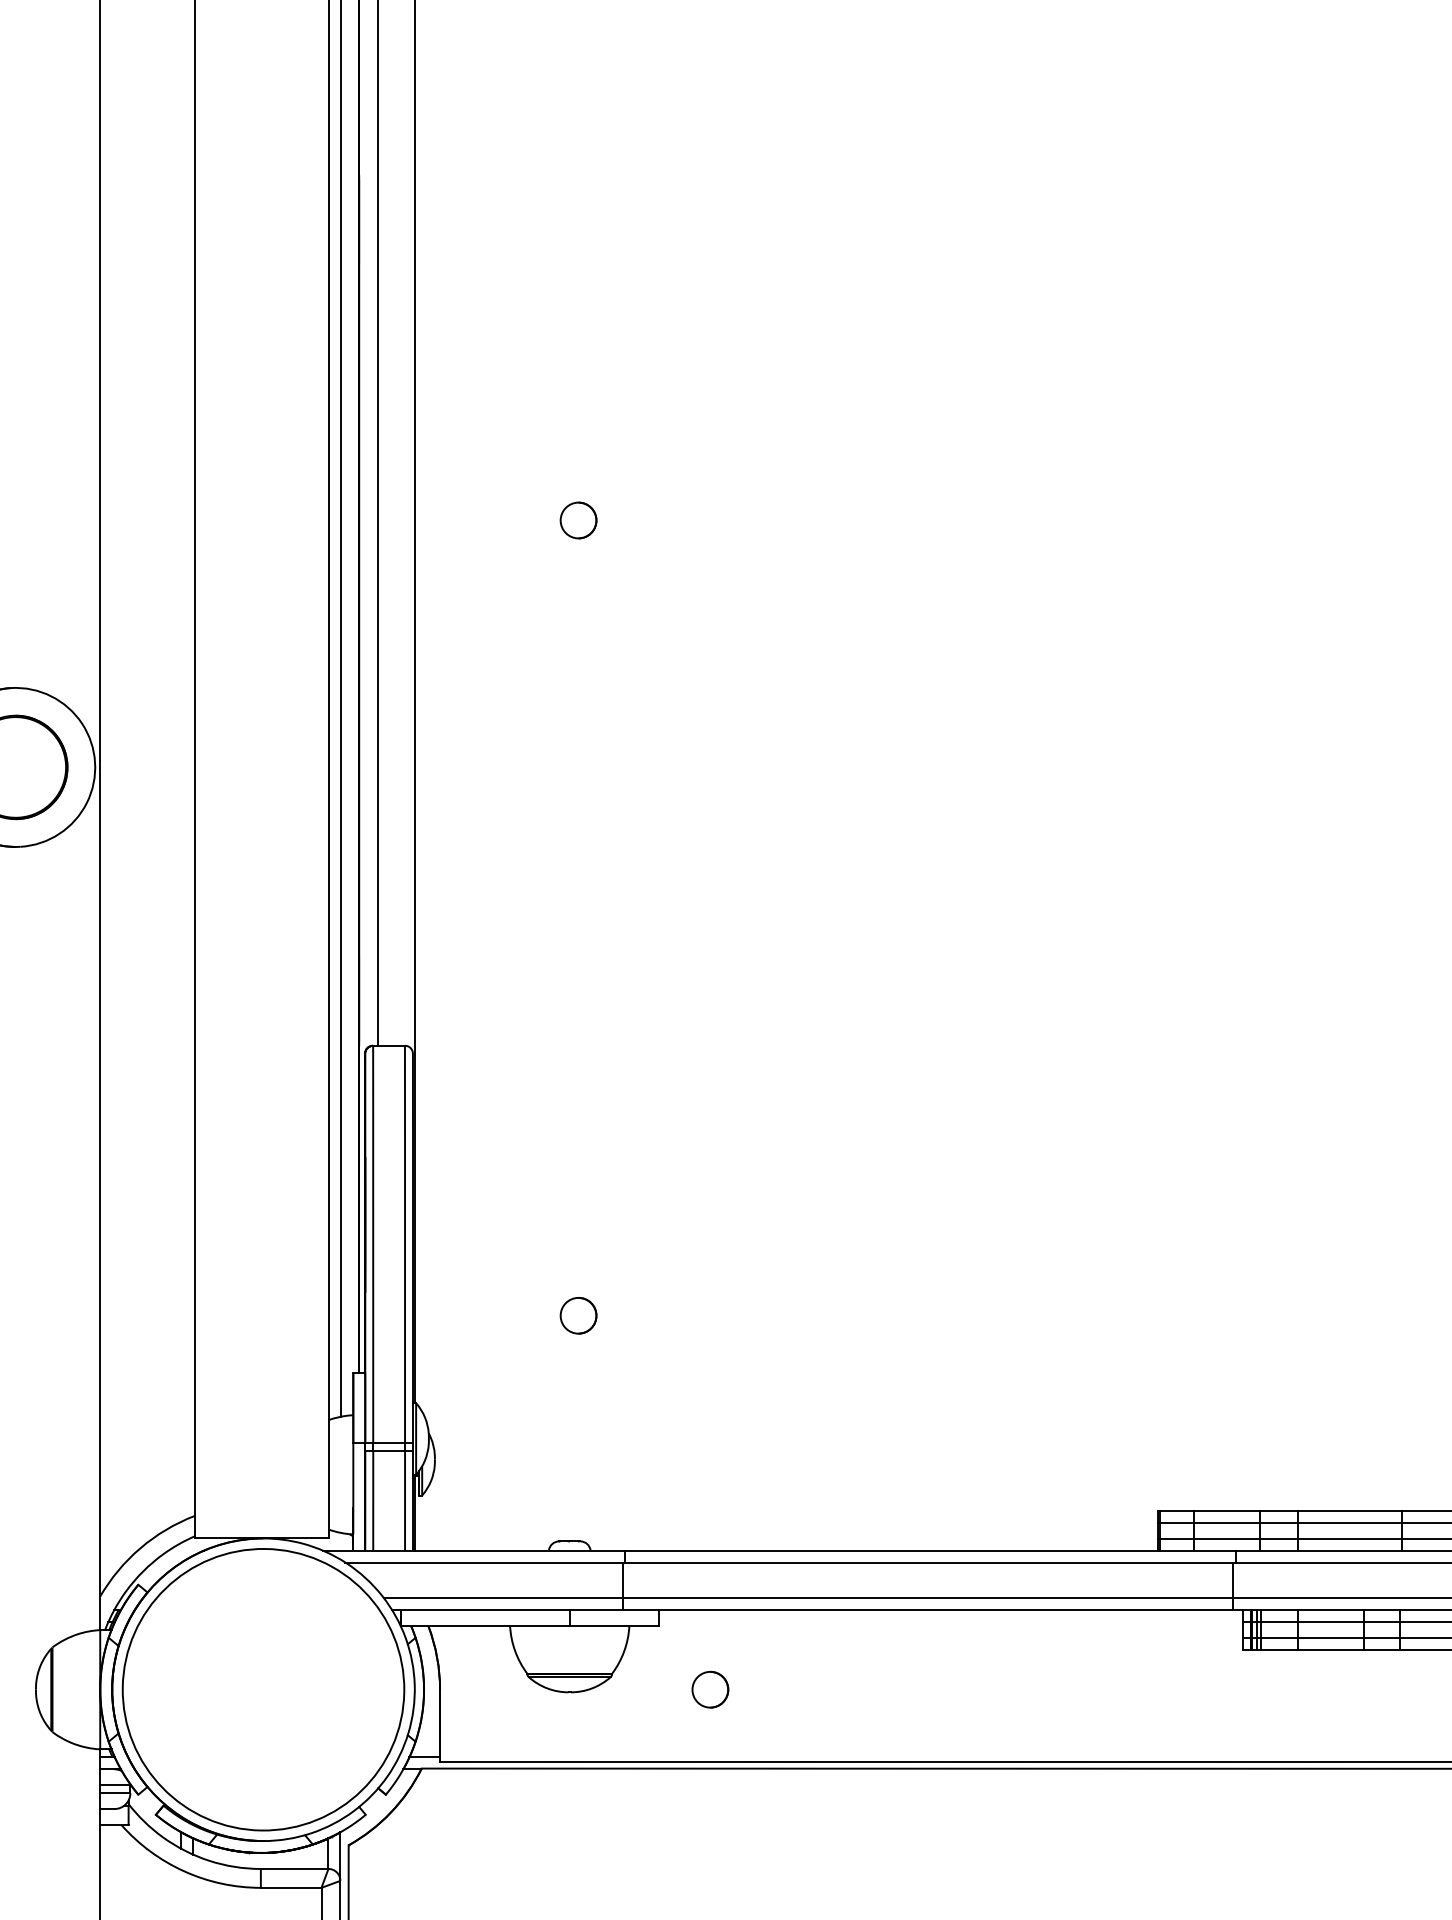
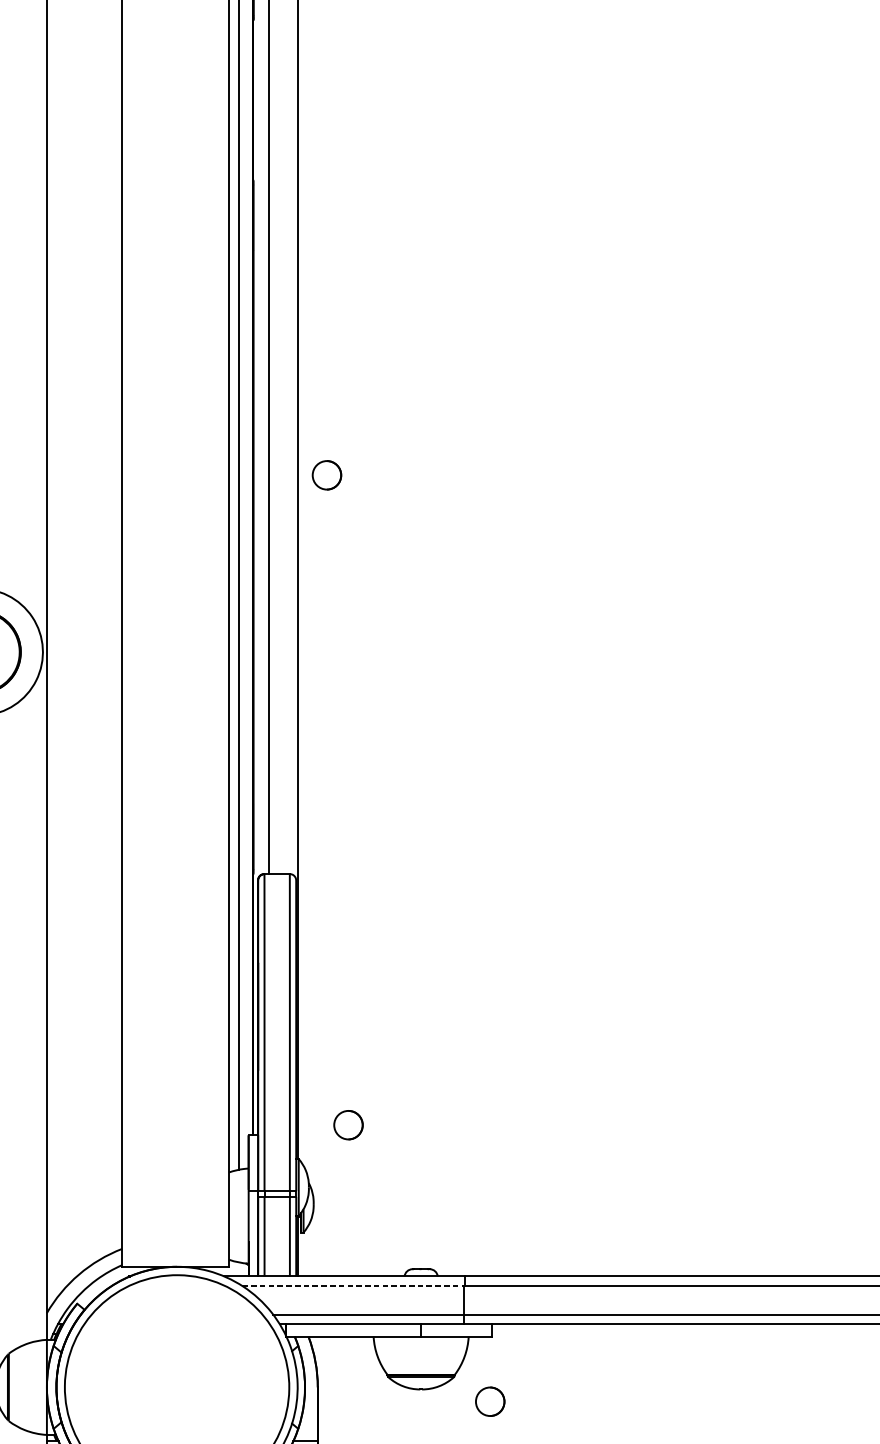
part: (578, 520) -> (326, 475), moved
part: (578, 1315) -> (348, 1124), moved
line: (484, 1562) -> (353, 1285), solid -> dashed
part: (710, 1689) -> (490, 1401), moved

